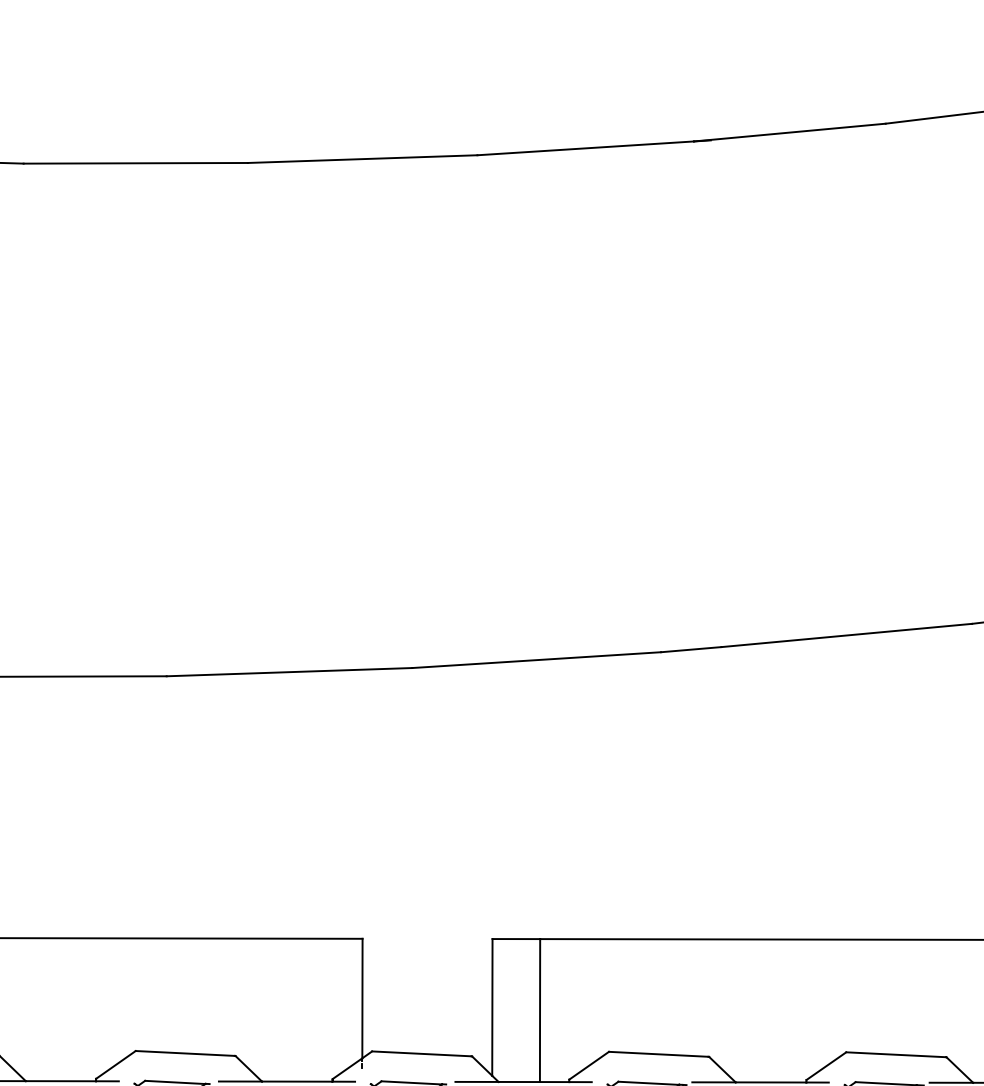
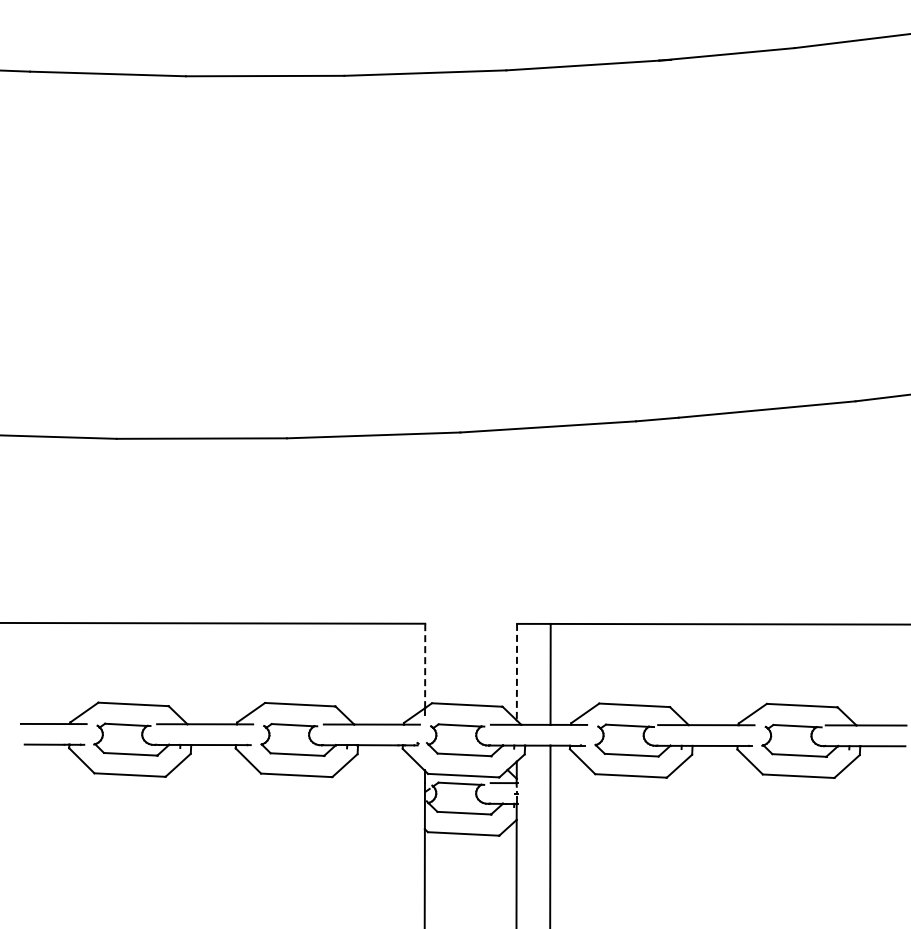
line: (362, 997) -> (425, 665), solid -> dashed
line: (491, 1007) -> (516, 672), solid -> dashed

